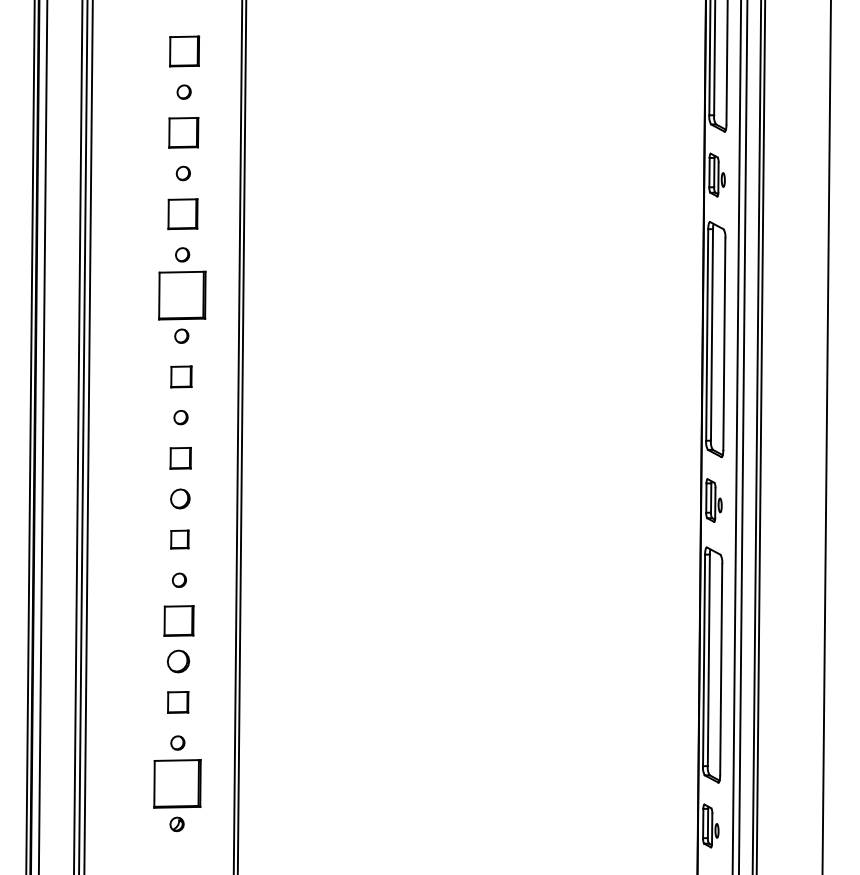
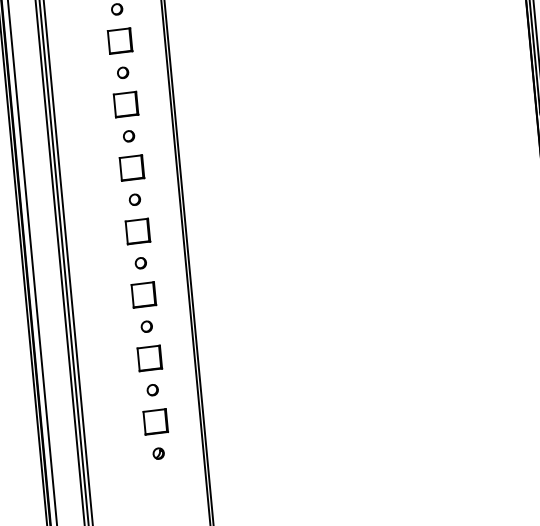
part: (181, 295) -> (119, 41), size x0.62
part: (181, 376) -> (126, 104), size x1.43
part: (180, 458) -> (131, 168), size x1.43
part: (179, 498) -> (134, 199), size x0.71
part: (179, 539) -> (137, 231), size x1.67
part: (178, 661) -> (146, 326), size x0.62
part: (177, 702) -> (149, 358), size x1.43
part: (177, 783) -> (155, 421), size x0.62

